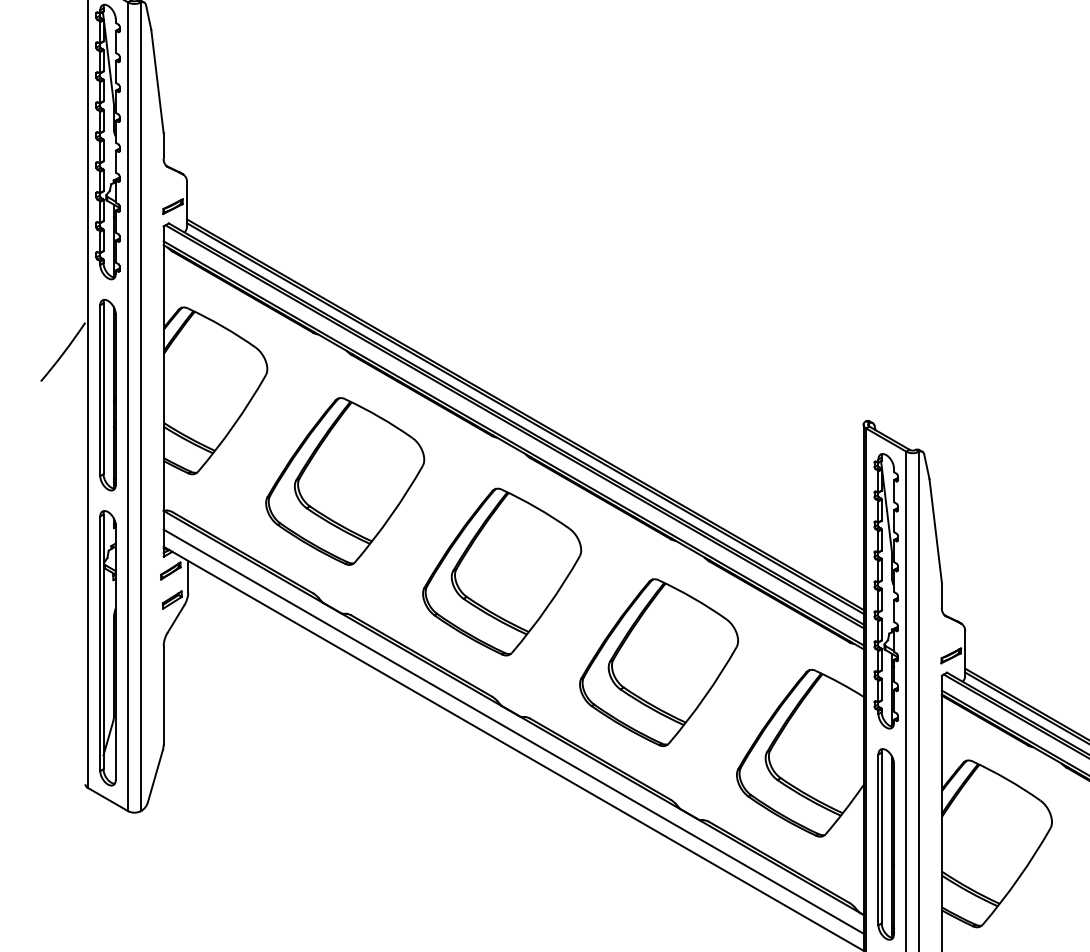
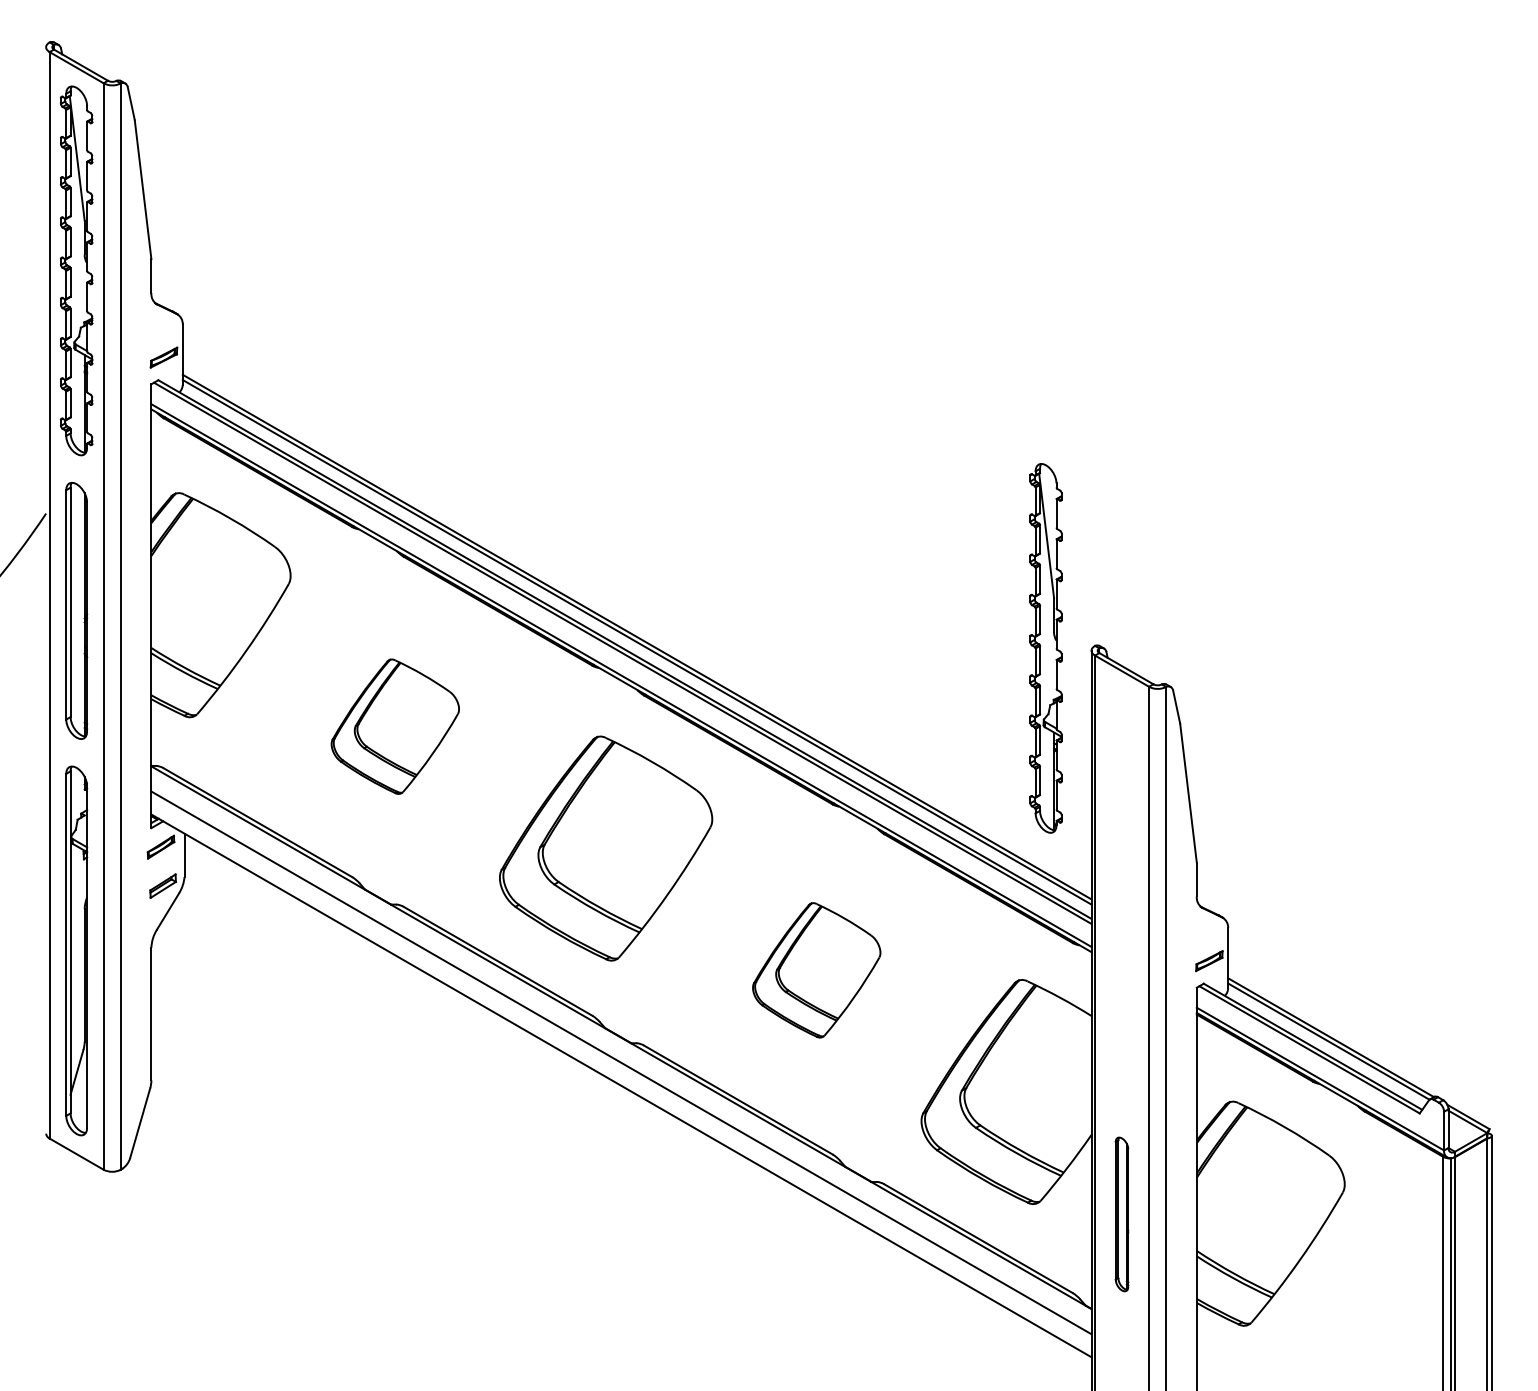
part: (345, 481) -> (395, 726), size x0.6
part: (885, 591) -> (1045, 648), moved
part: (658, 662) -> (816, 970), size x0.6
part: (885, 844) -> (1121, 1214), size x0.6

